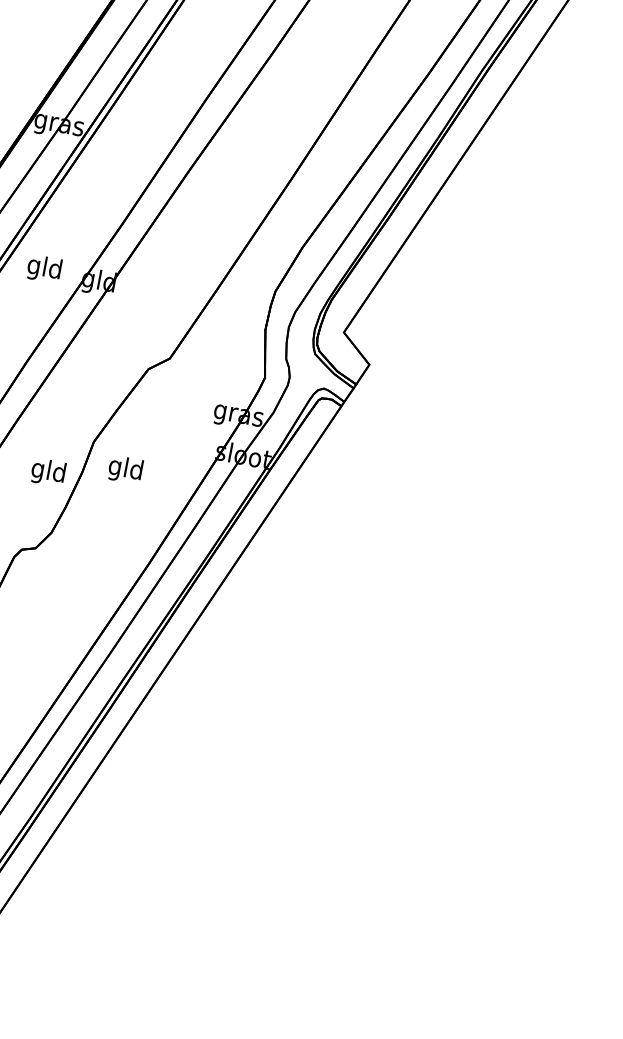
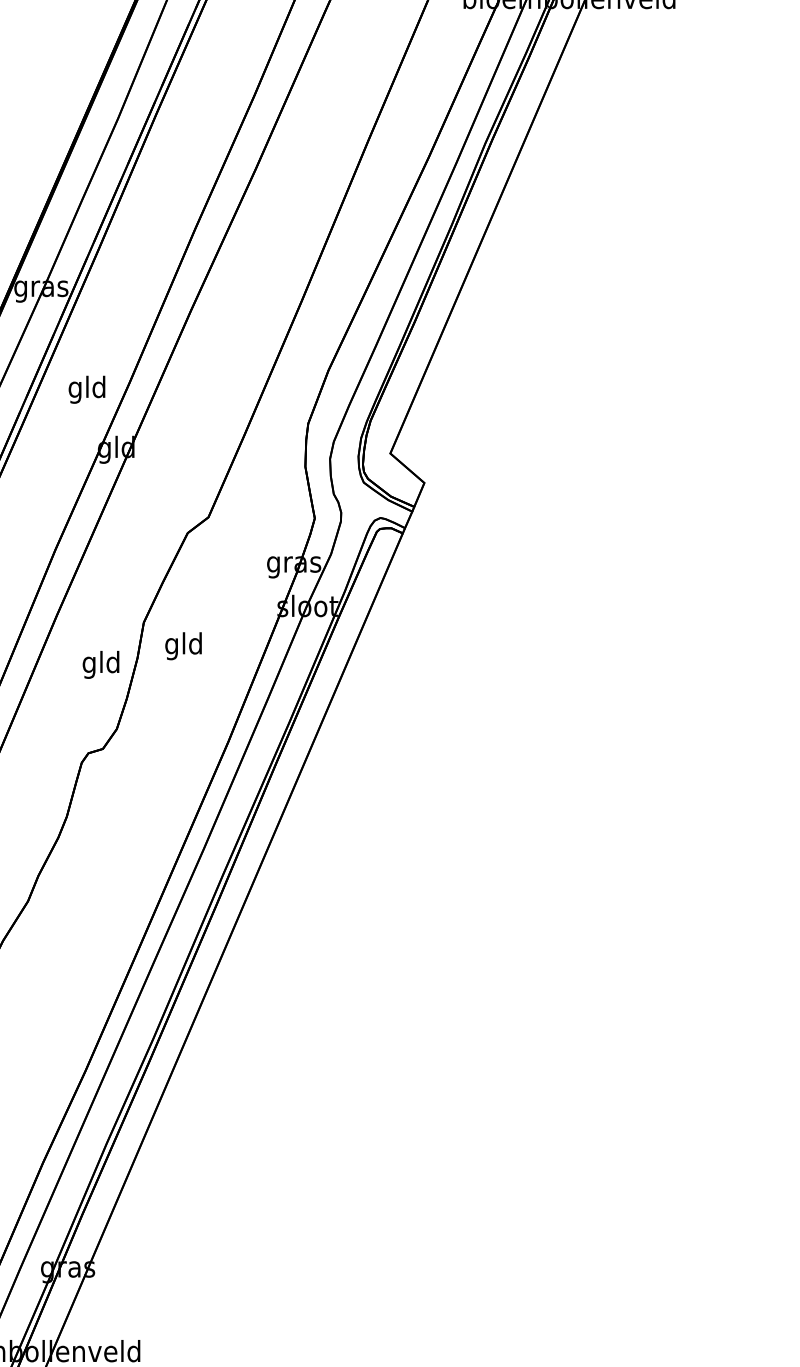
text: (43, 268) -> (86, 389), moved

